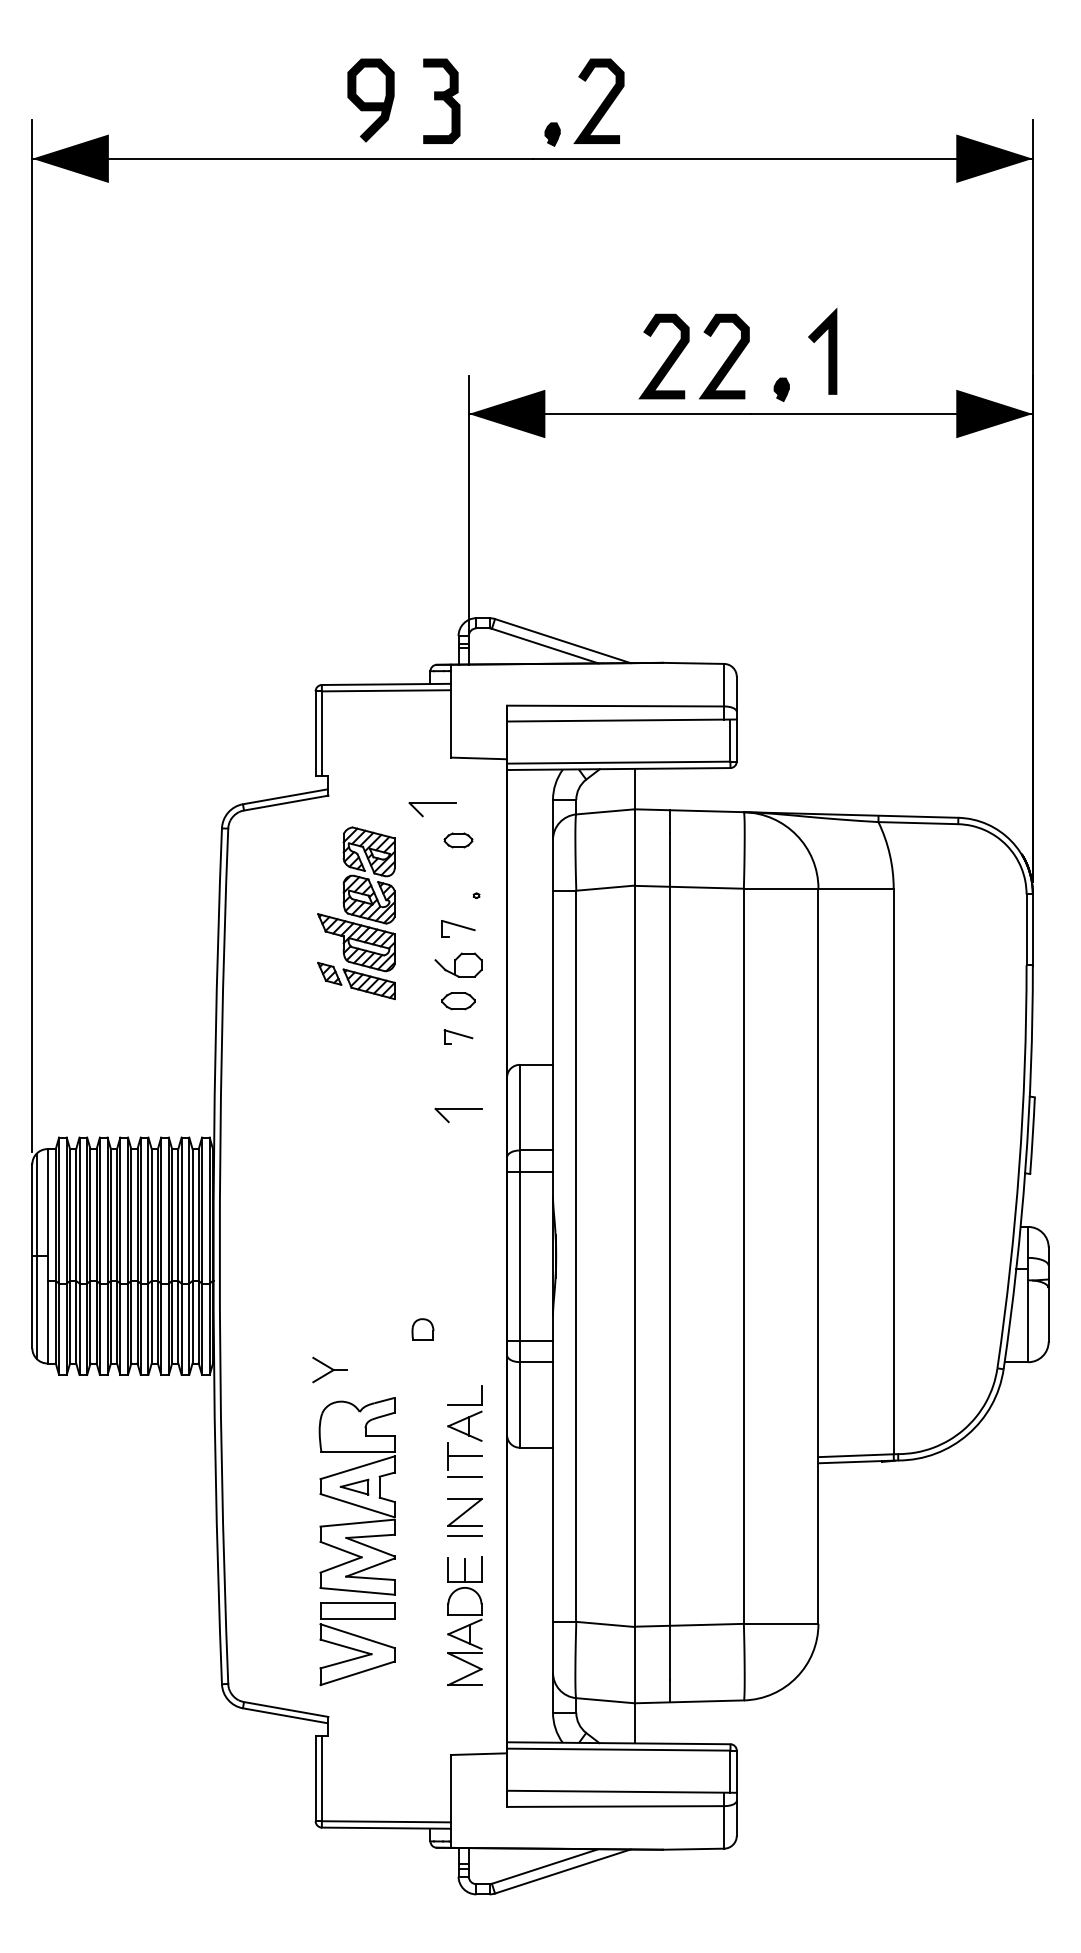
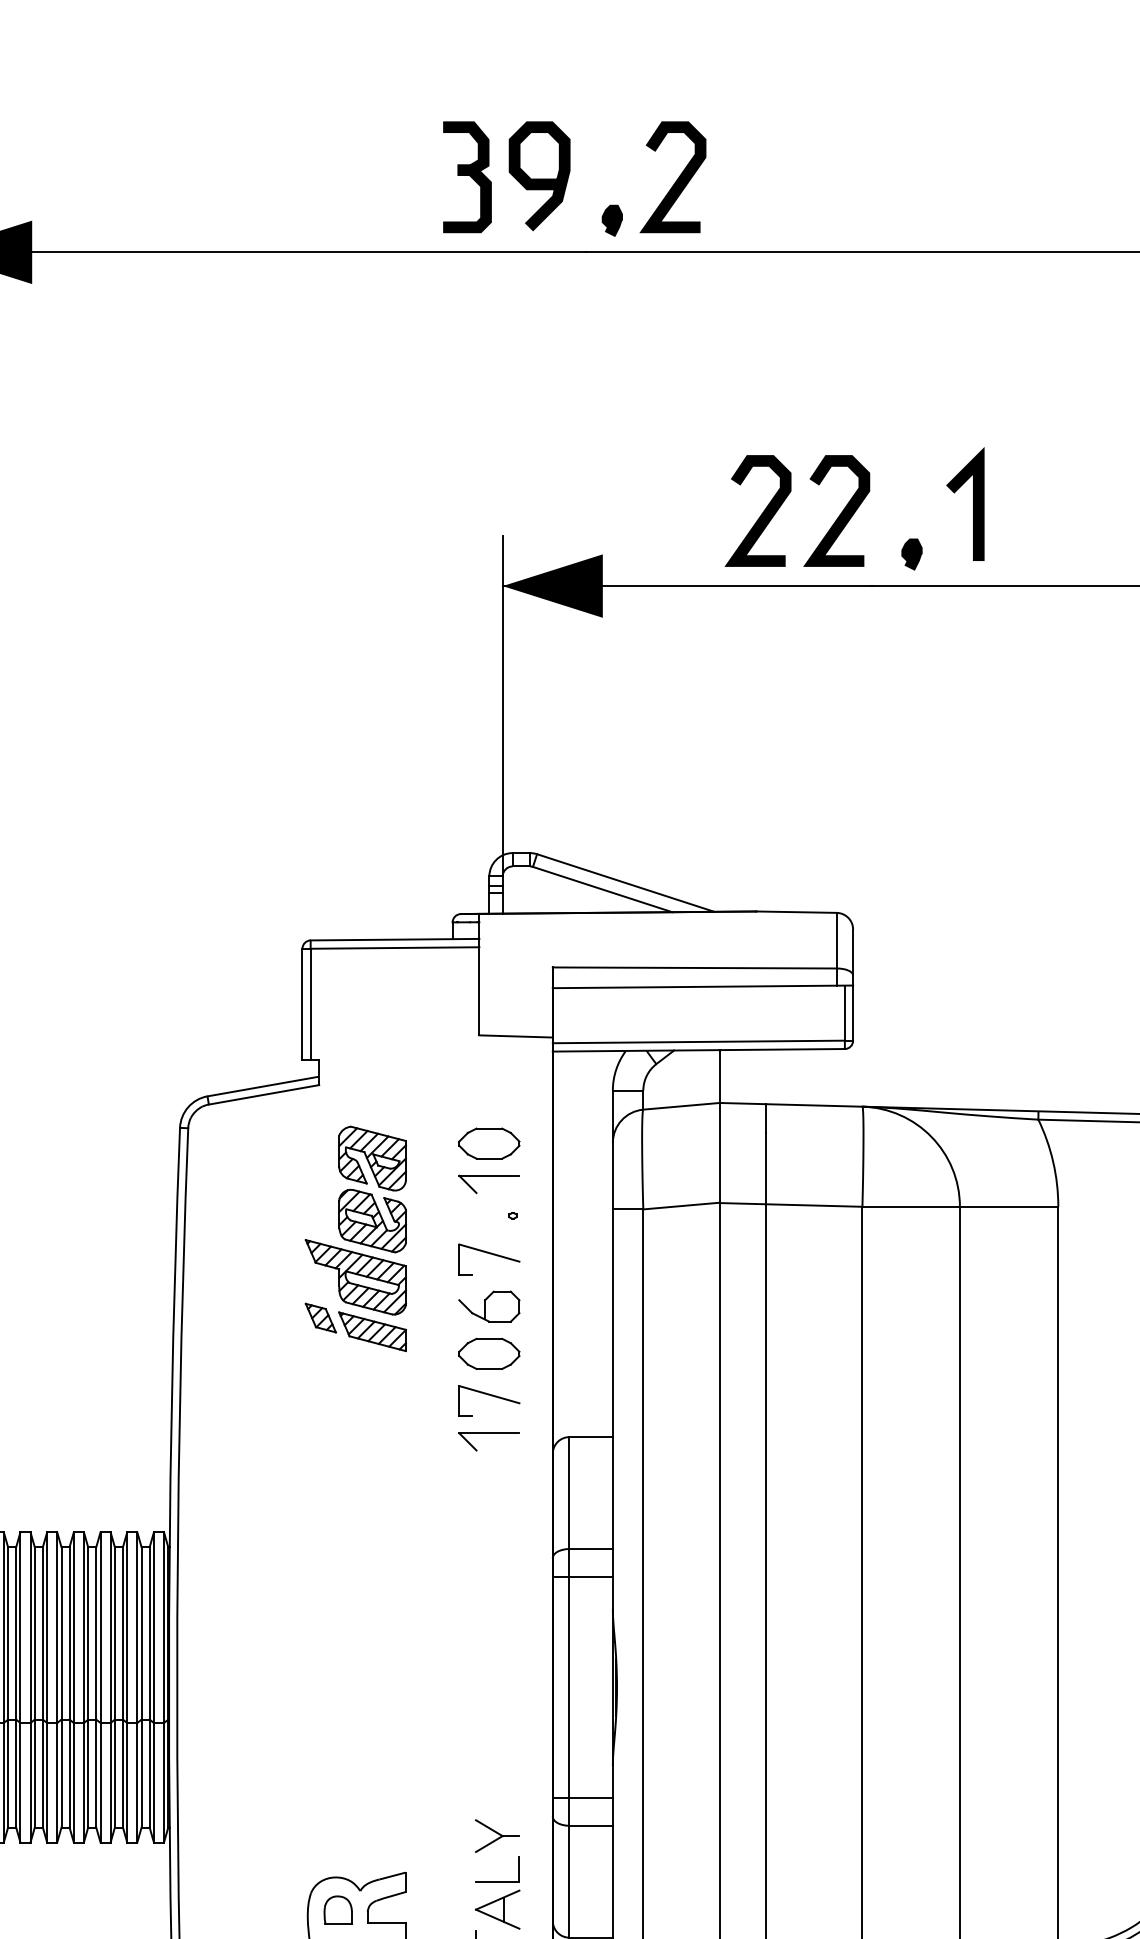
curve: (370, 102) -> (538, 178), moved
part: (432, 809) -> (489, 1184), moved
part: (458, 840) -> (489, 1143), size x1.67
part: (458, 928) -> (489, 1258), size x1.43
part: (458, 1000) -> (489, 1352), size x1.43
part: (458, 1036) -> (489, 1400), size x1.67
part: (458, 1115) -> (489, 1441), moved
part: (422, 1329) -> (337, 1909), moved
part: (329, 1369) -> (497, 1835), moved

